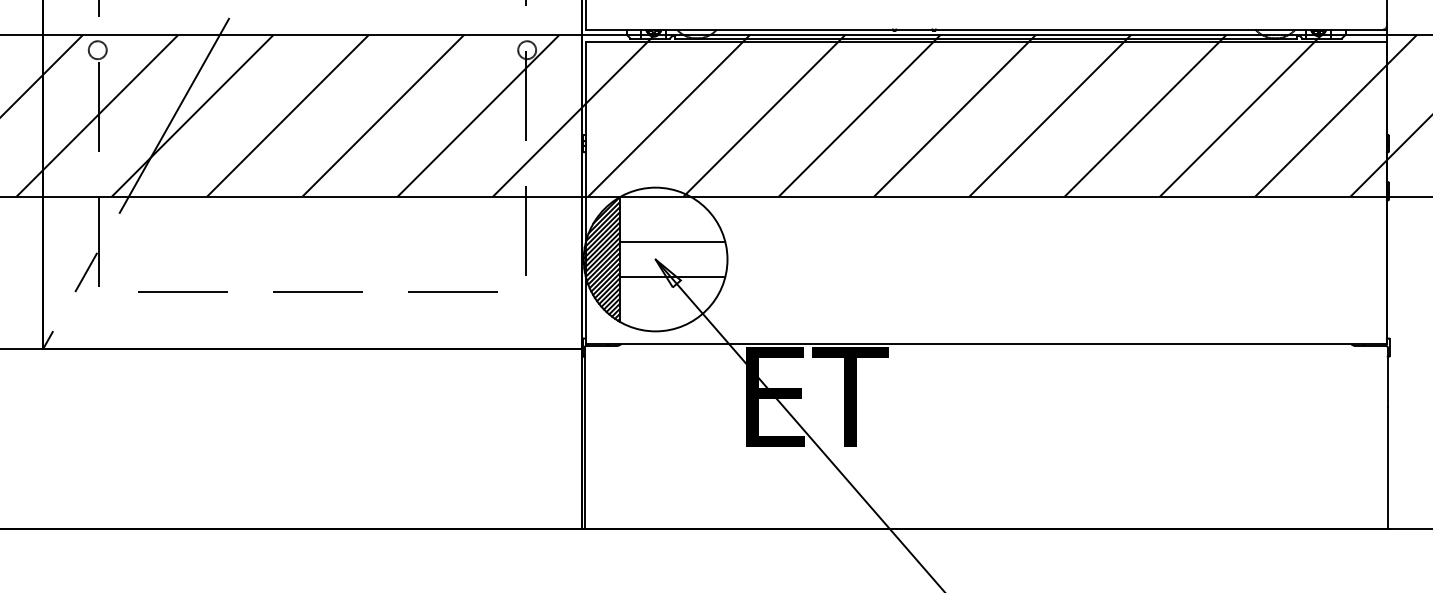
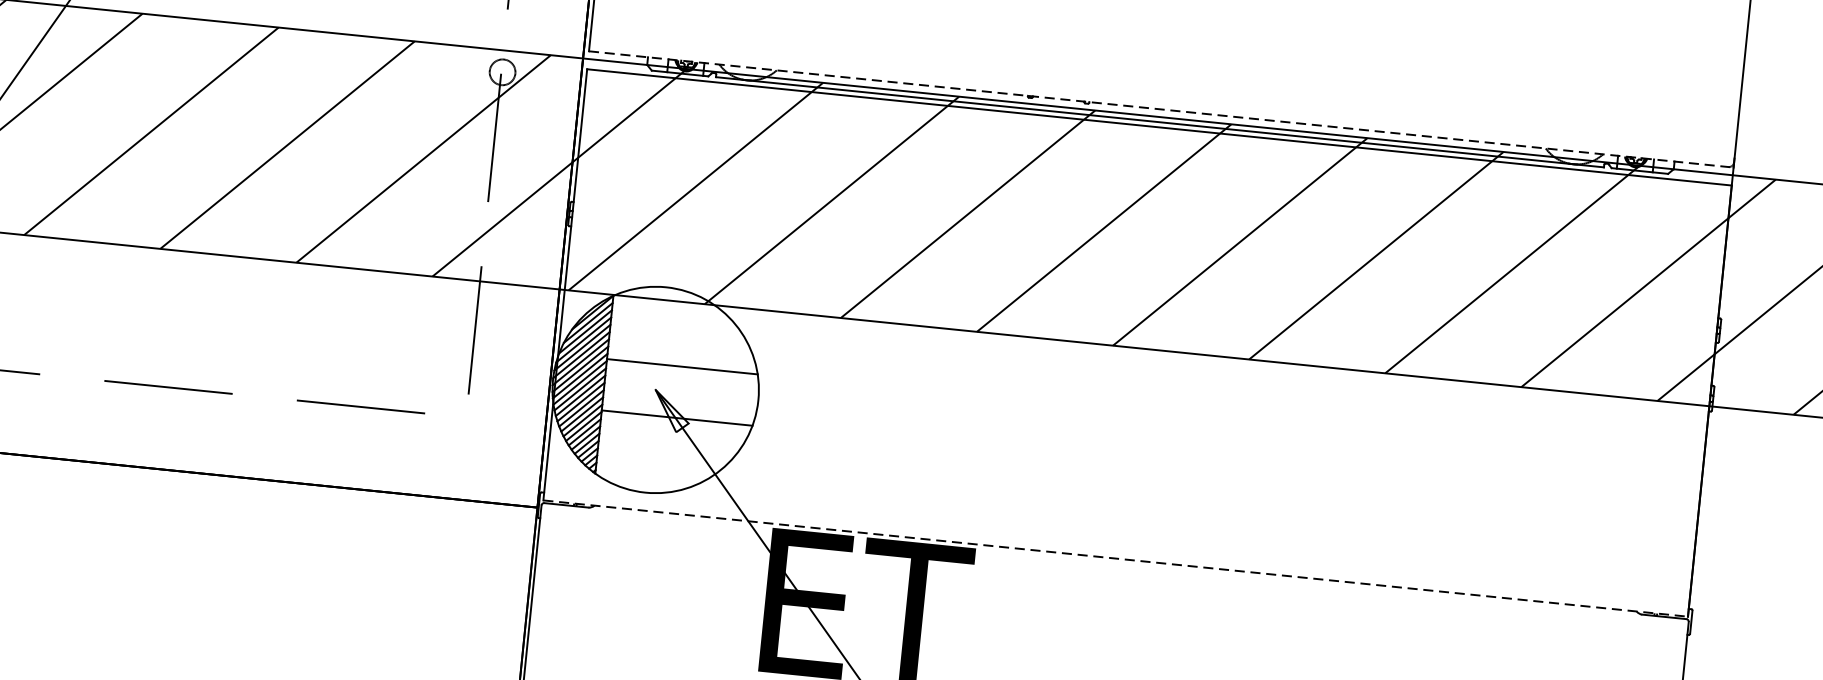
line: (986, 29) -> (1161, 109), solid -> dashed
line: (986, 343) -> (1116, 557), solid -> dashed

